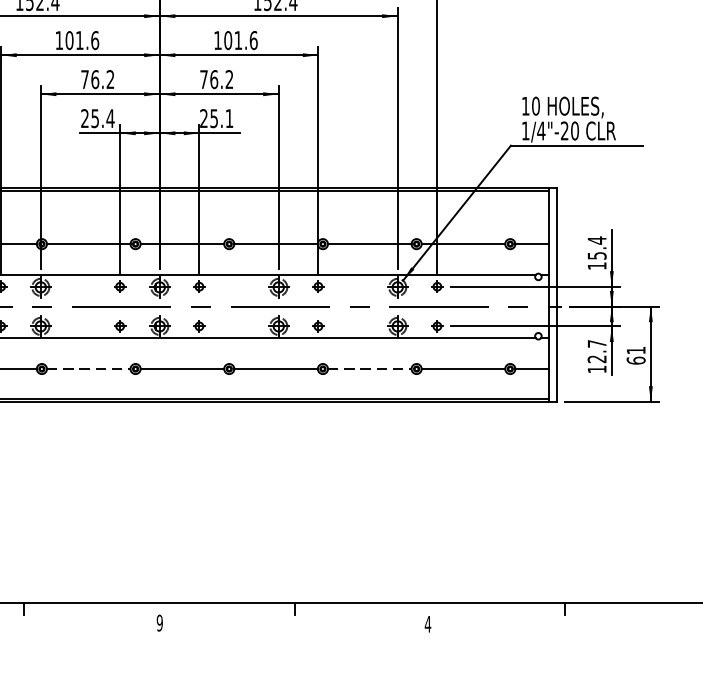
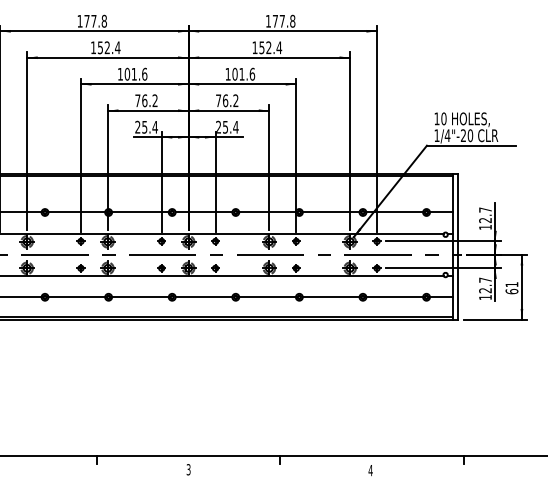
text: (228, 118) -> (235, 127), 25.1 -> 25.4
text: (597, 247) -> (485, 214), 15.4 -> 12.7
line: (88, 369) -> (140, 297), dashed -> solid
line: (370, 369) -> (331, 297), dashed -> solid
text: (159, 622) -> (188, 469), 9 -> 3

